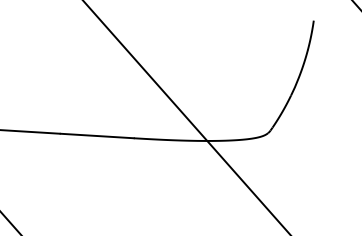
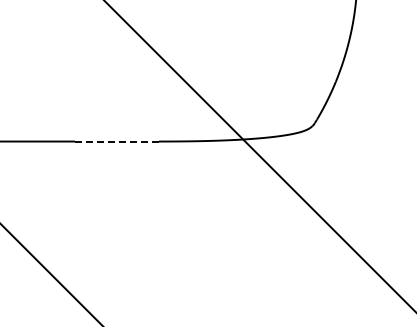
line: (96, 135) -> (116, 141), solid -> dashed

